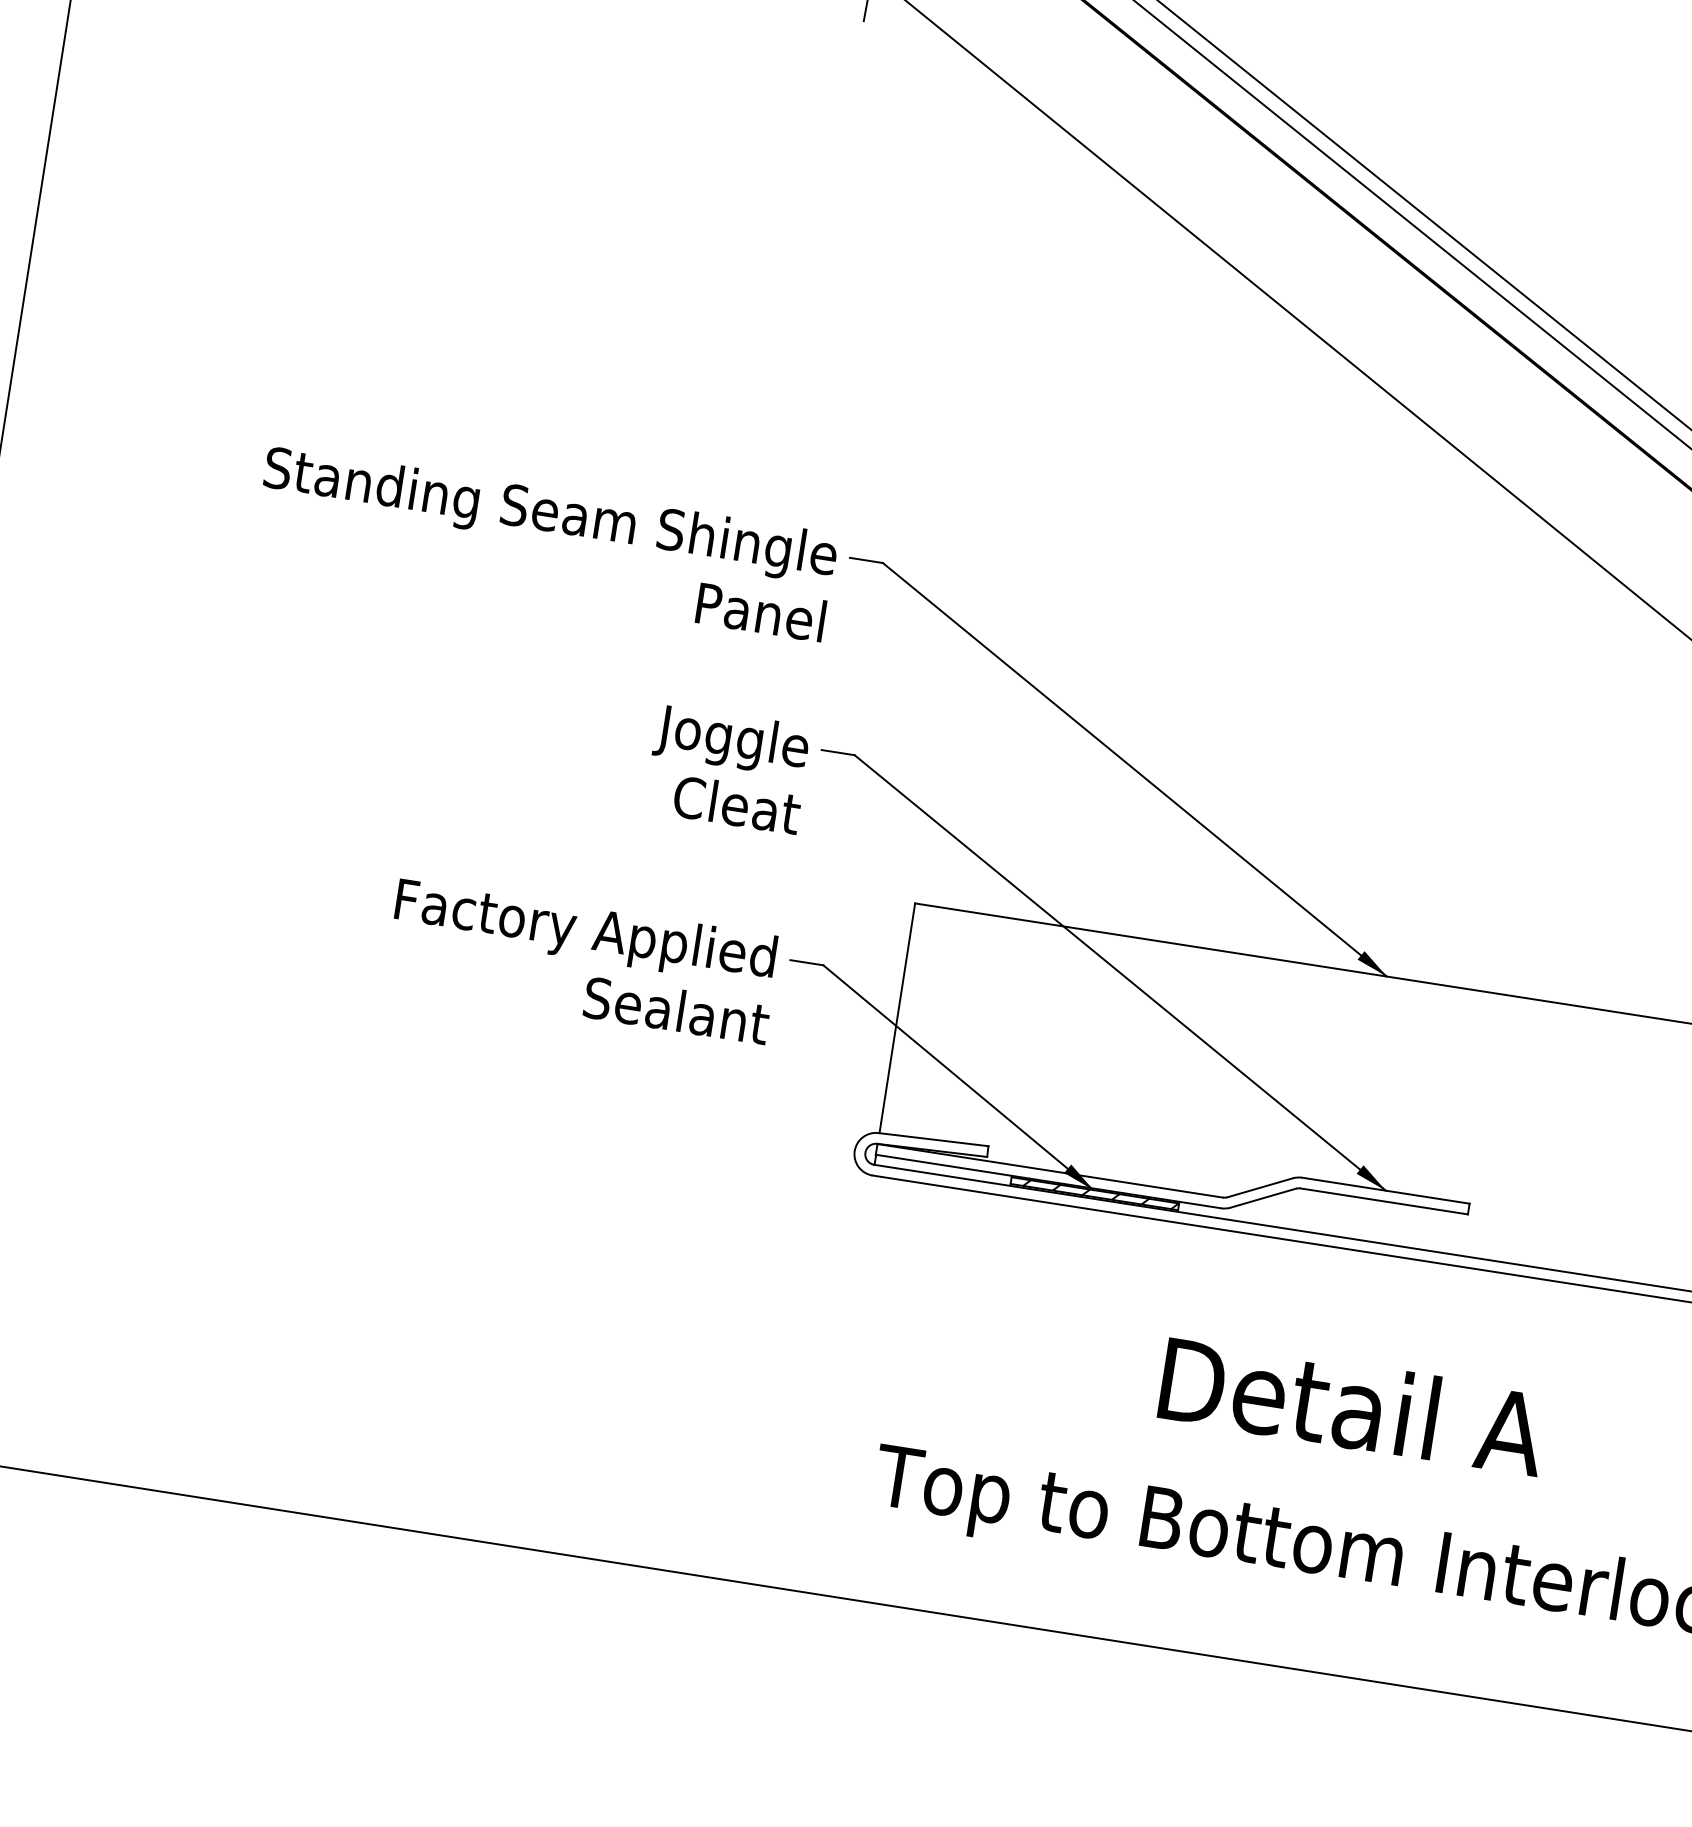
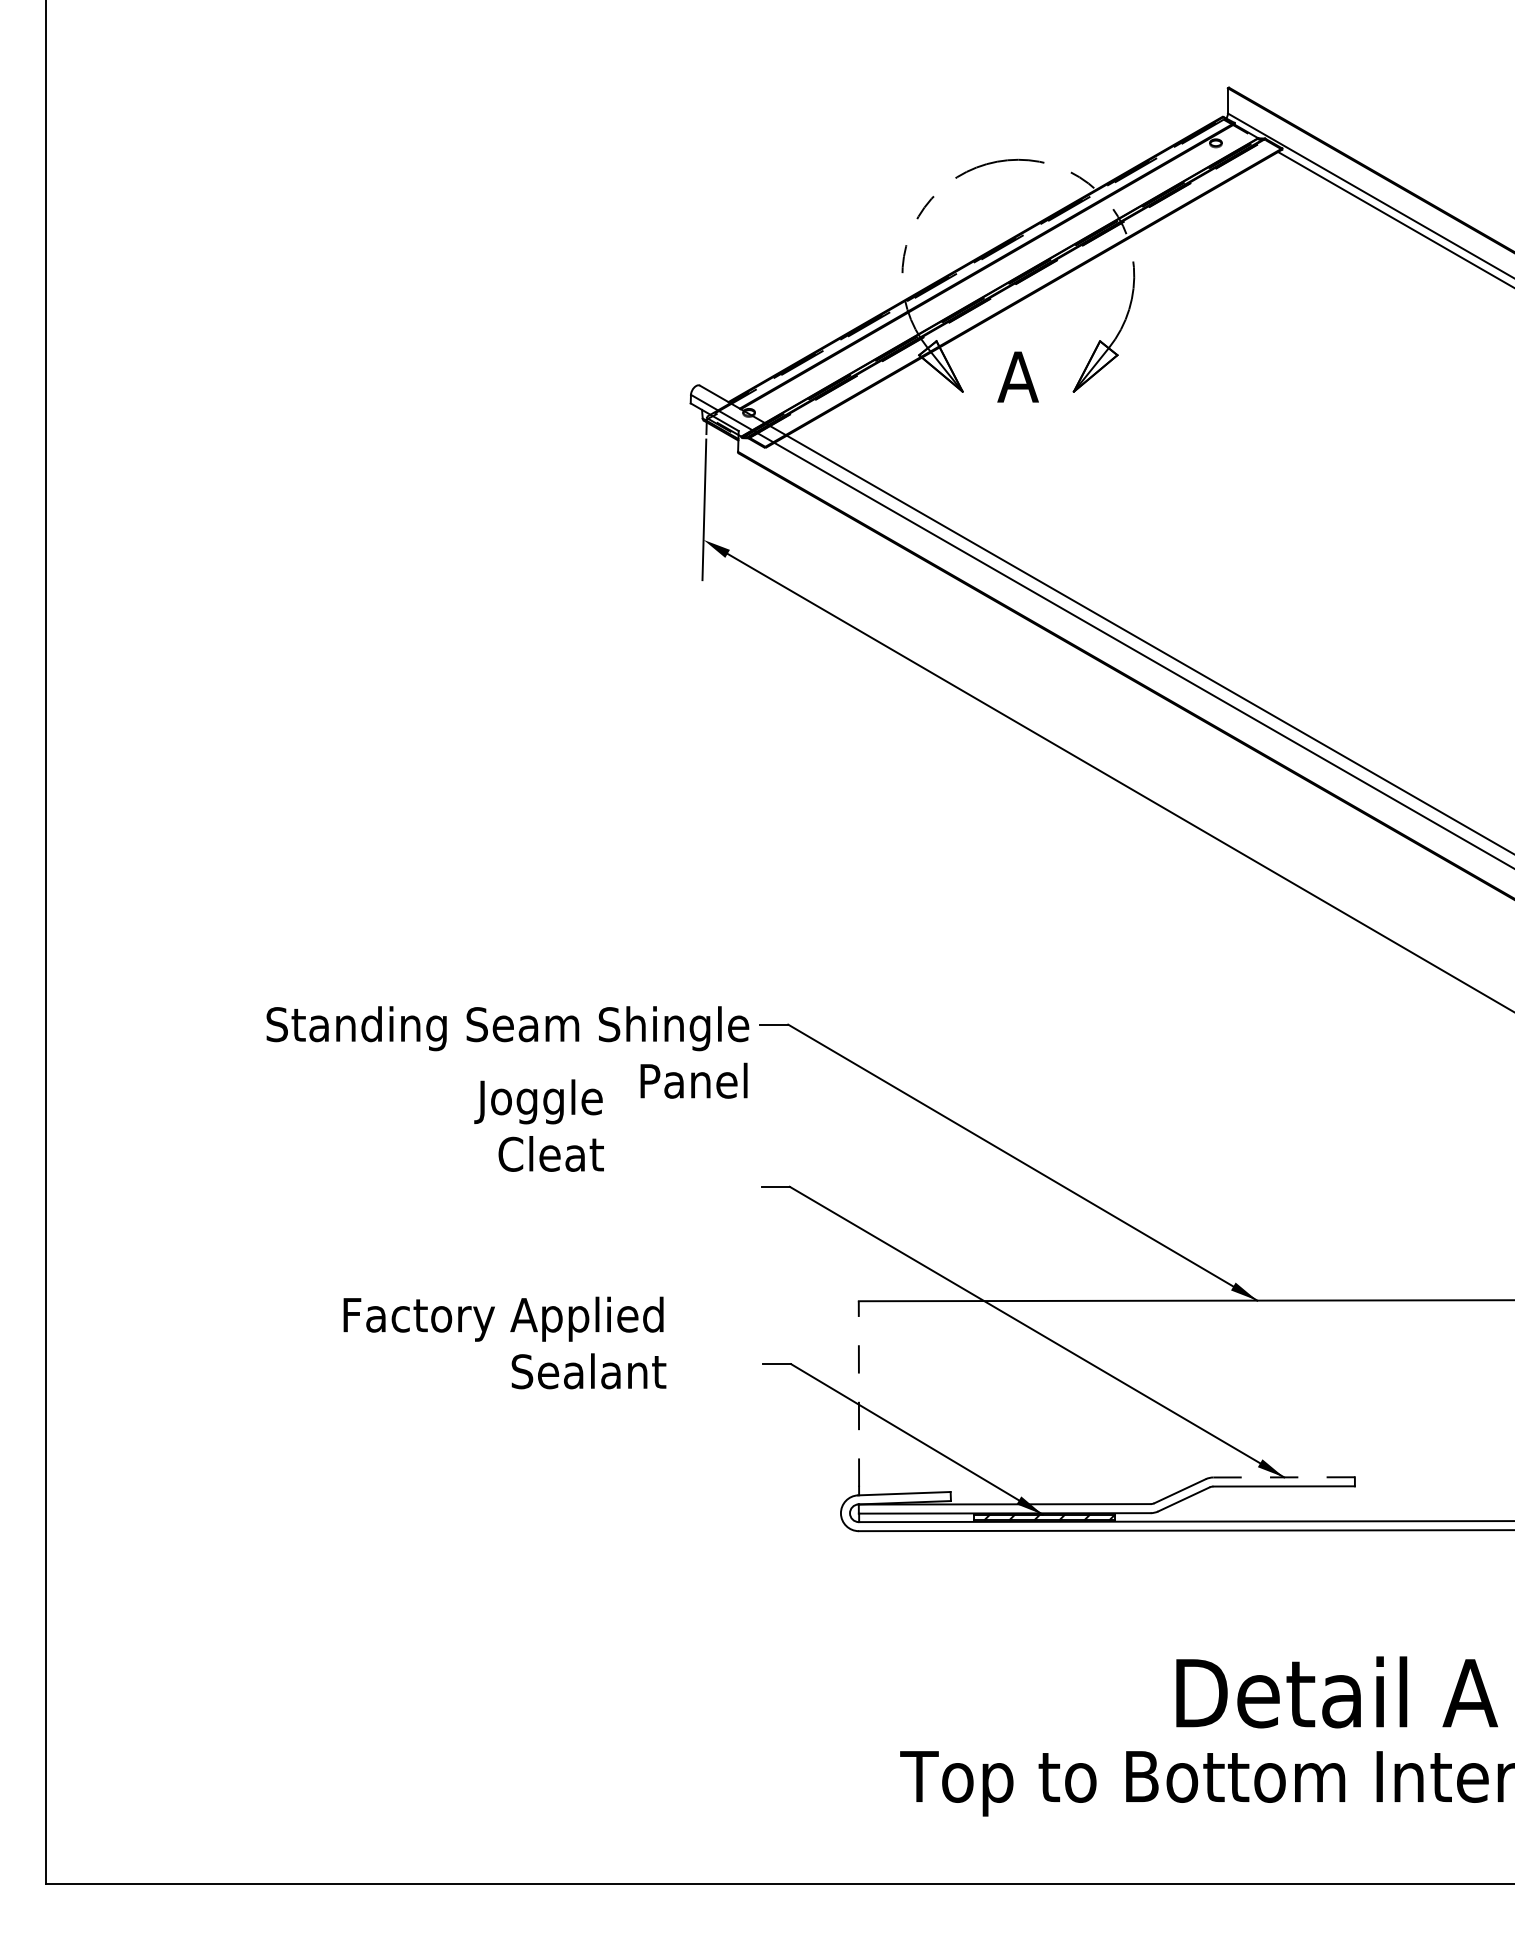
text: (727, 768) -> (538, 1125), moved
text: (582, 960) -> (504, 1342), moved
line: (897, 1012) -> (858, 1393), solid -> dashed
line: (1386, 1190) -> (1284, 1477), solid -> dashed
text: (1352, 1406) -> (1336, 1692), moved

